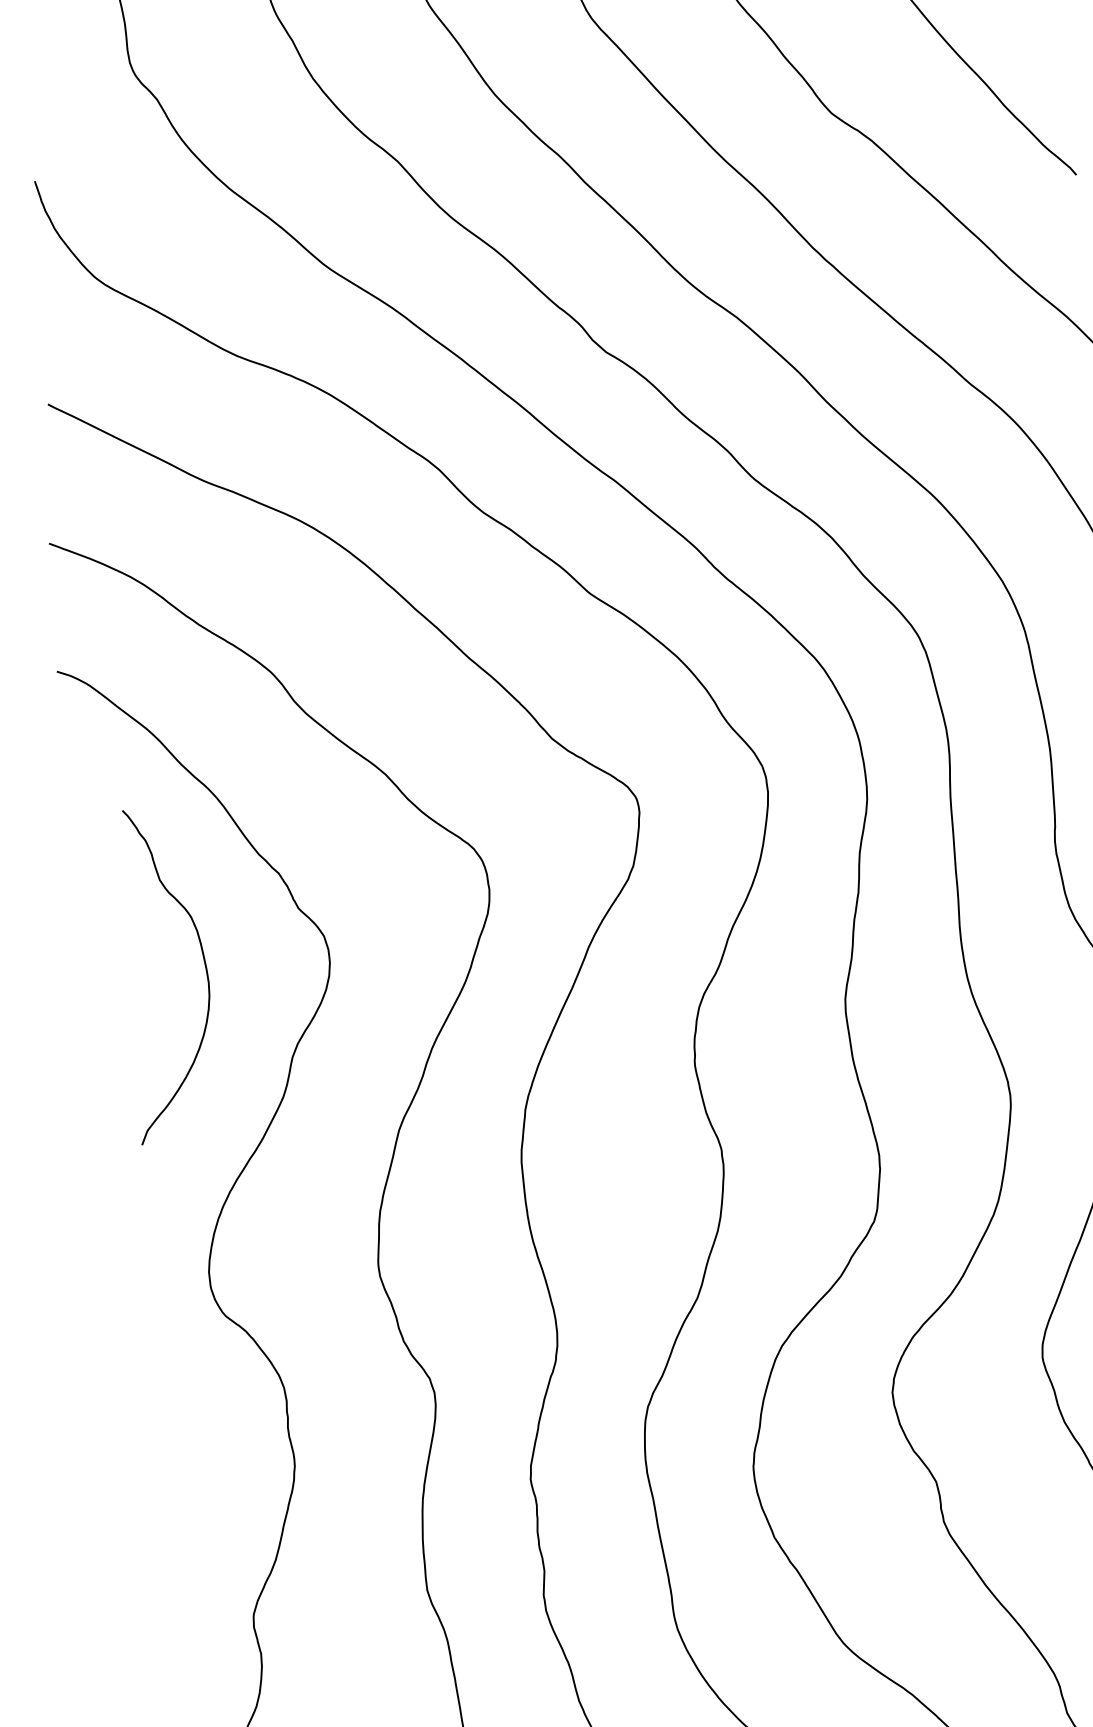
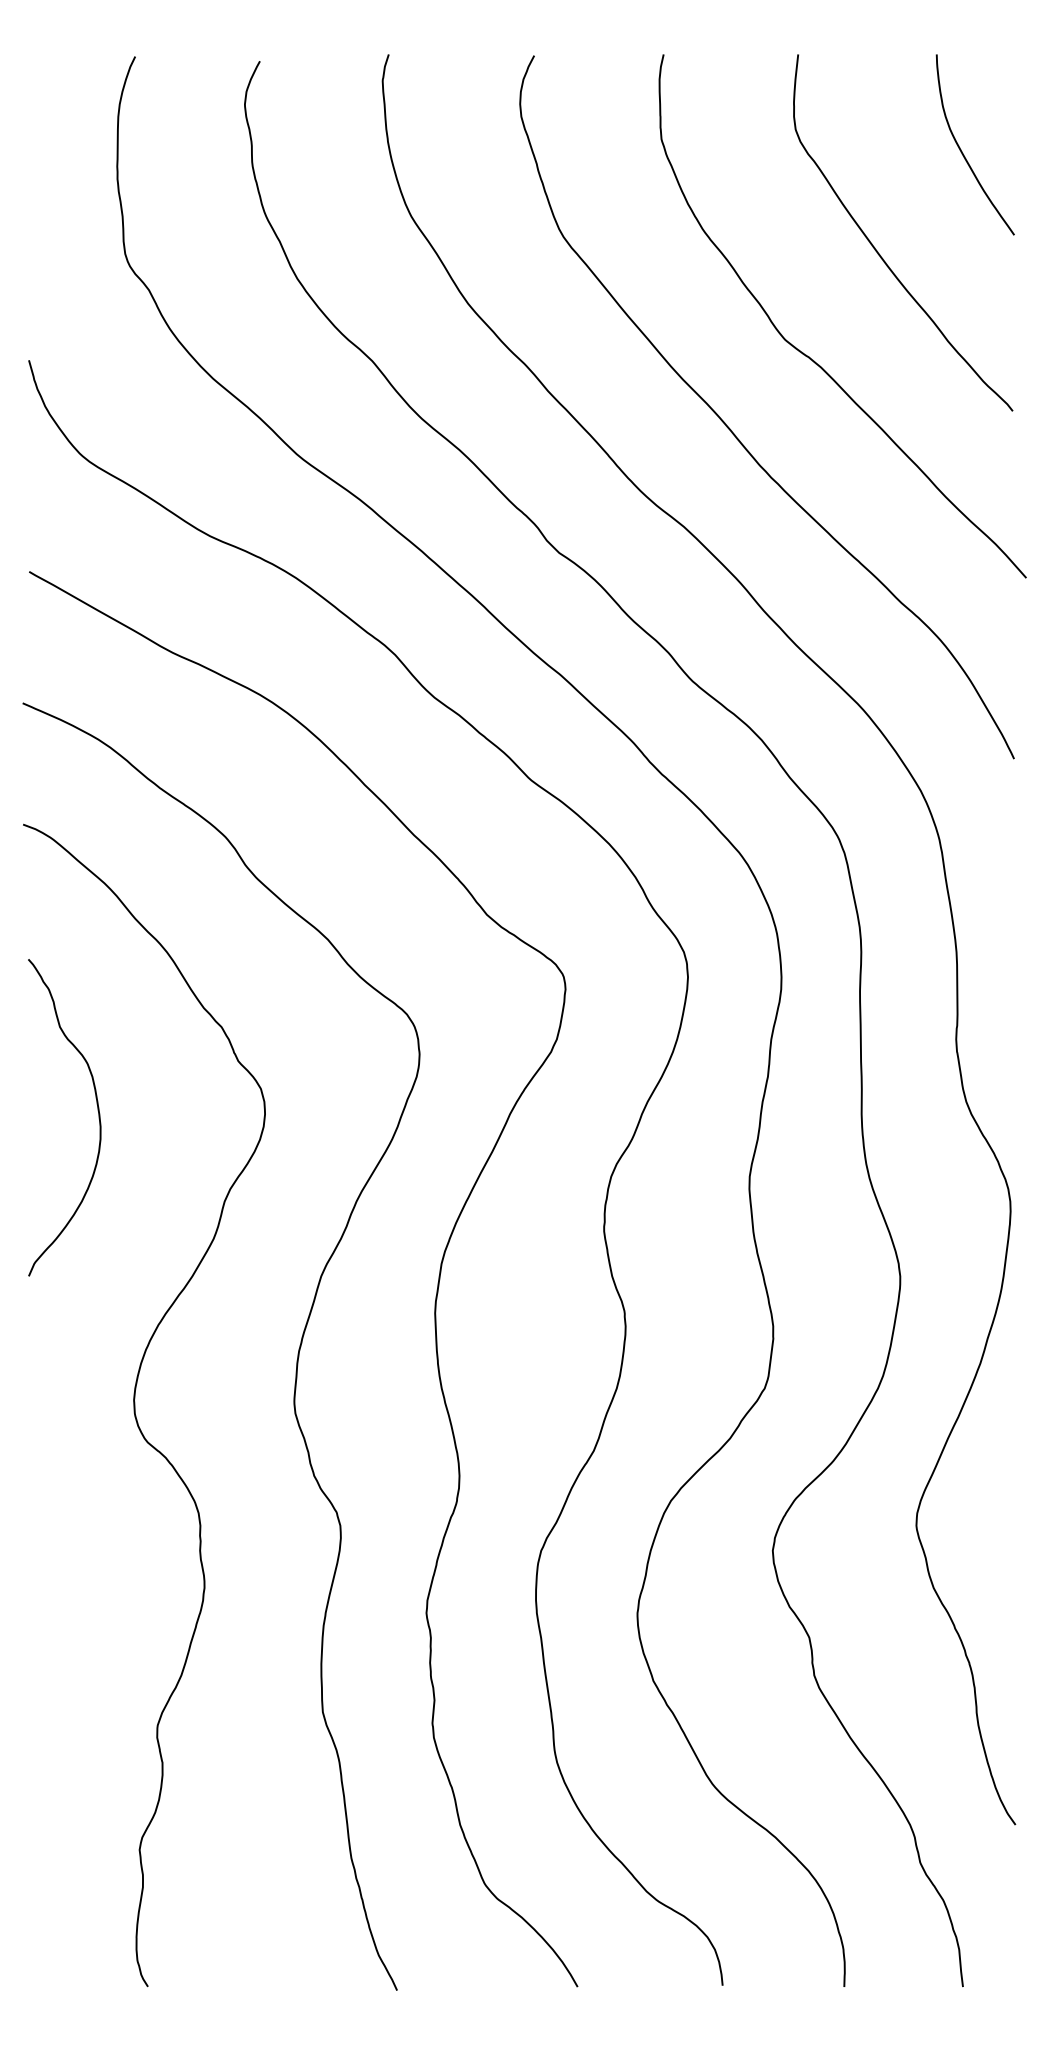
curve: (204, 965) -> (97, 1110), moved

